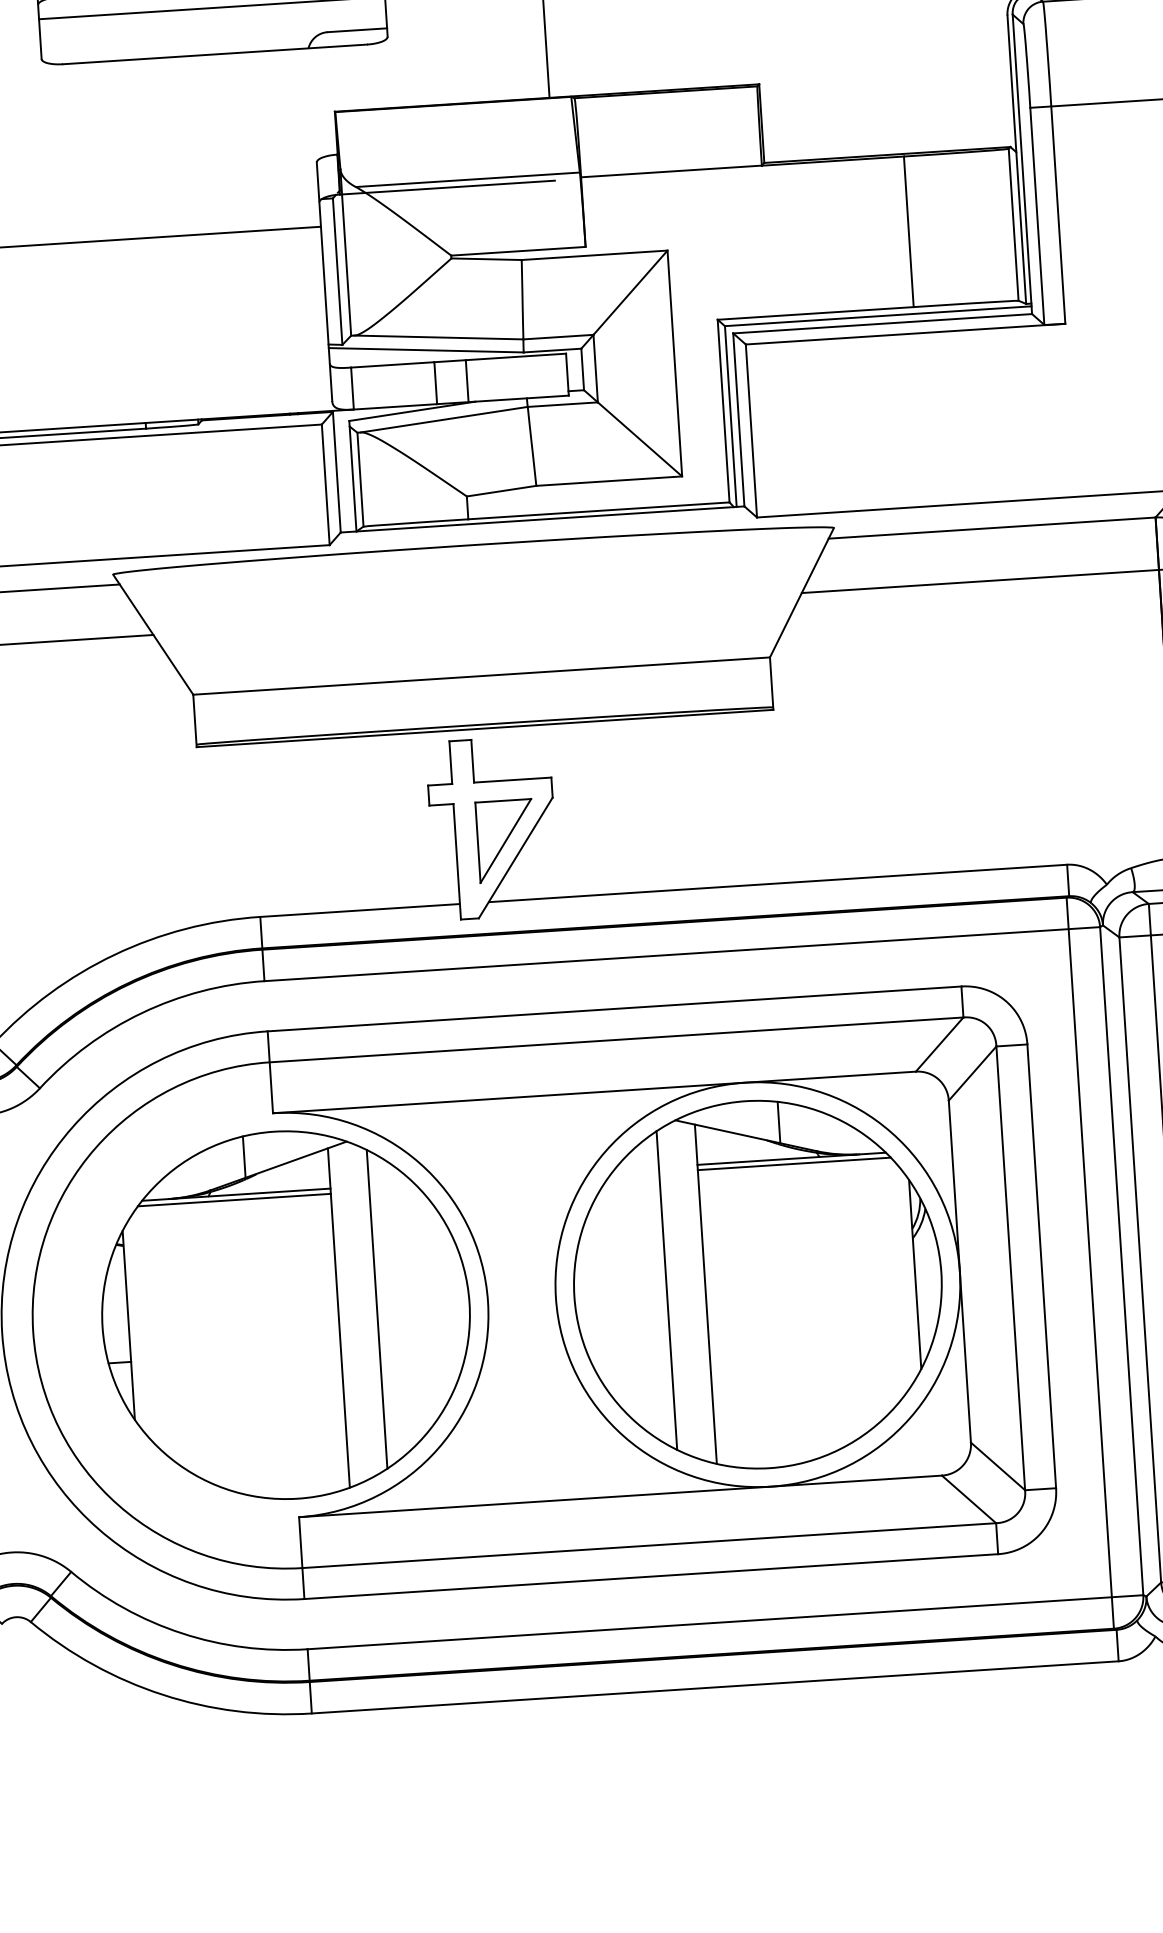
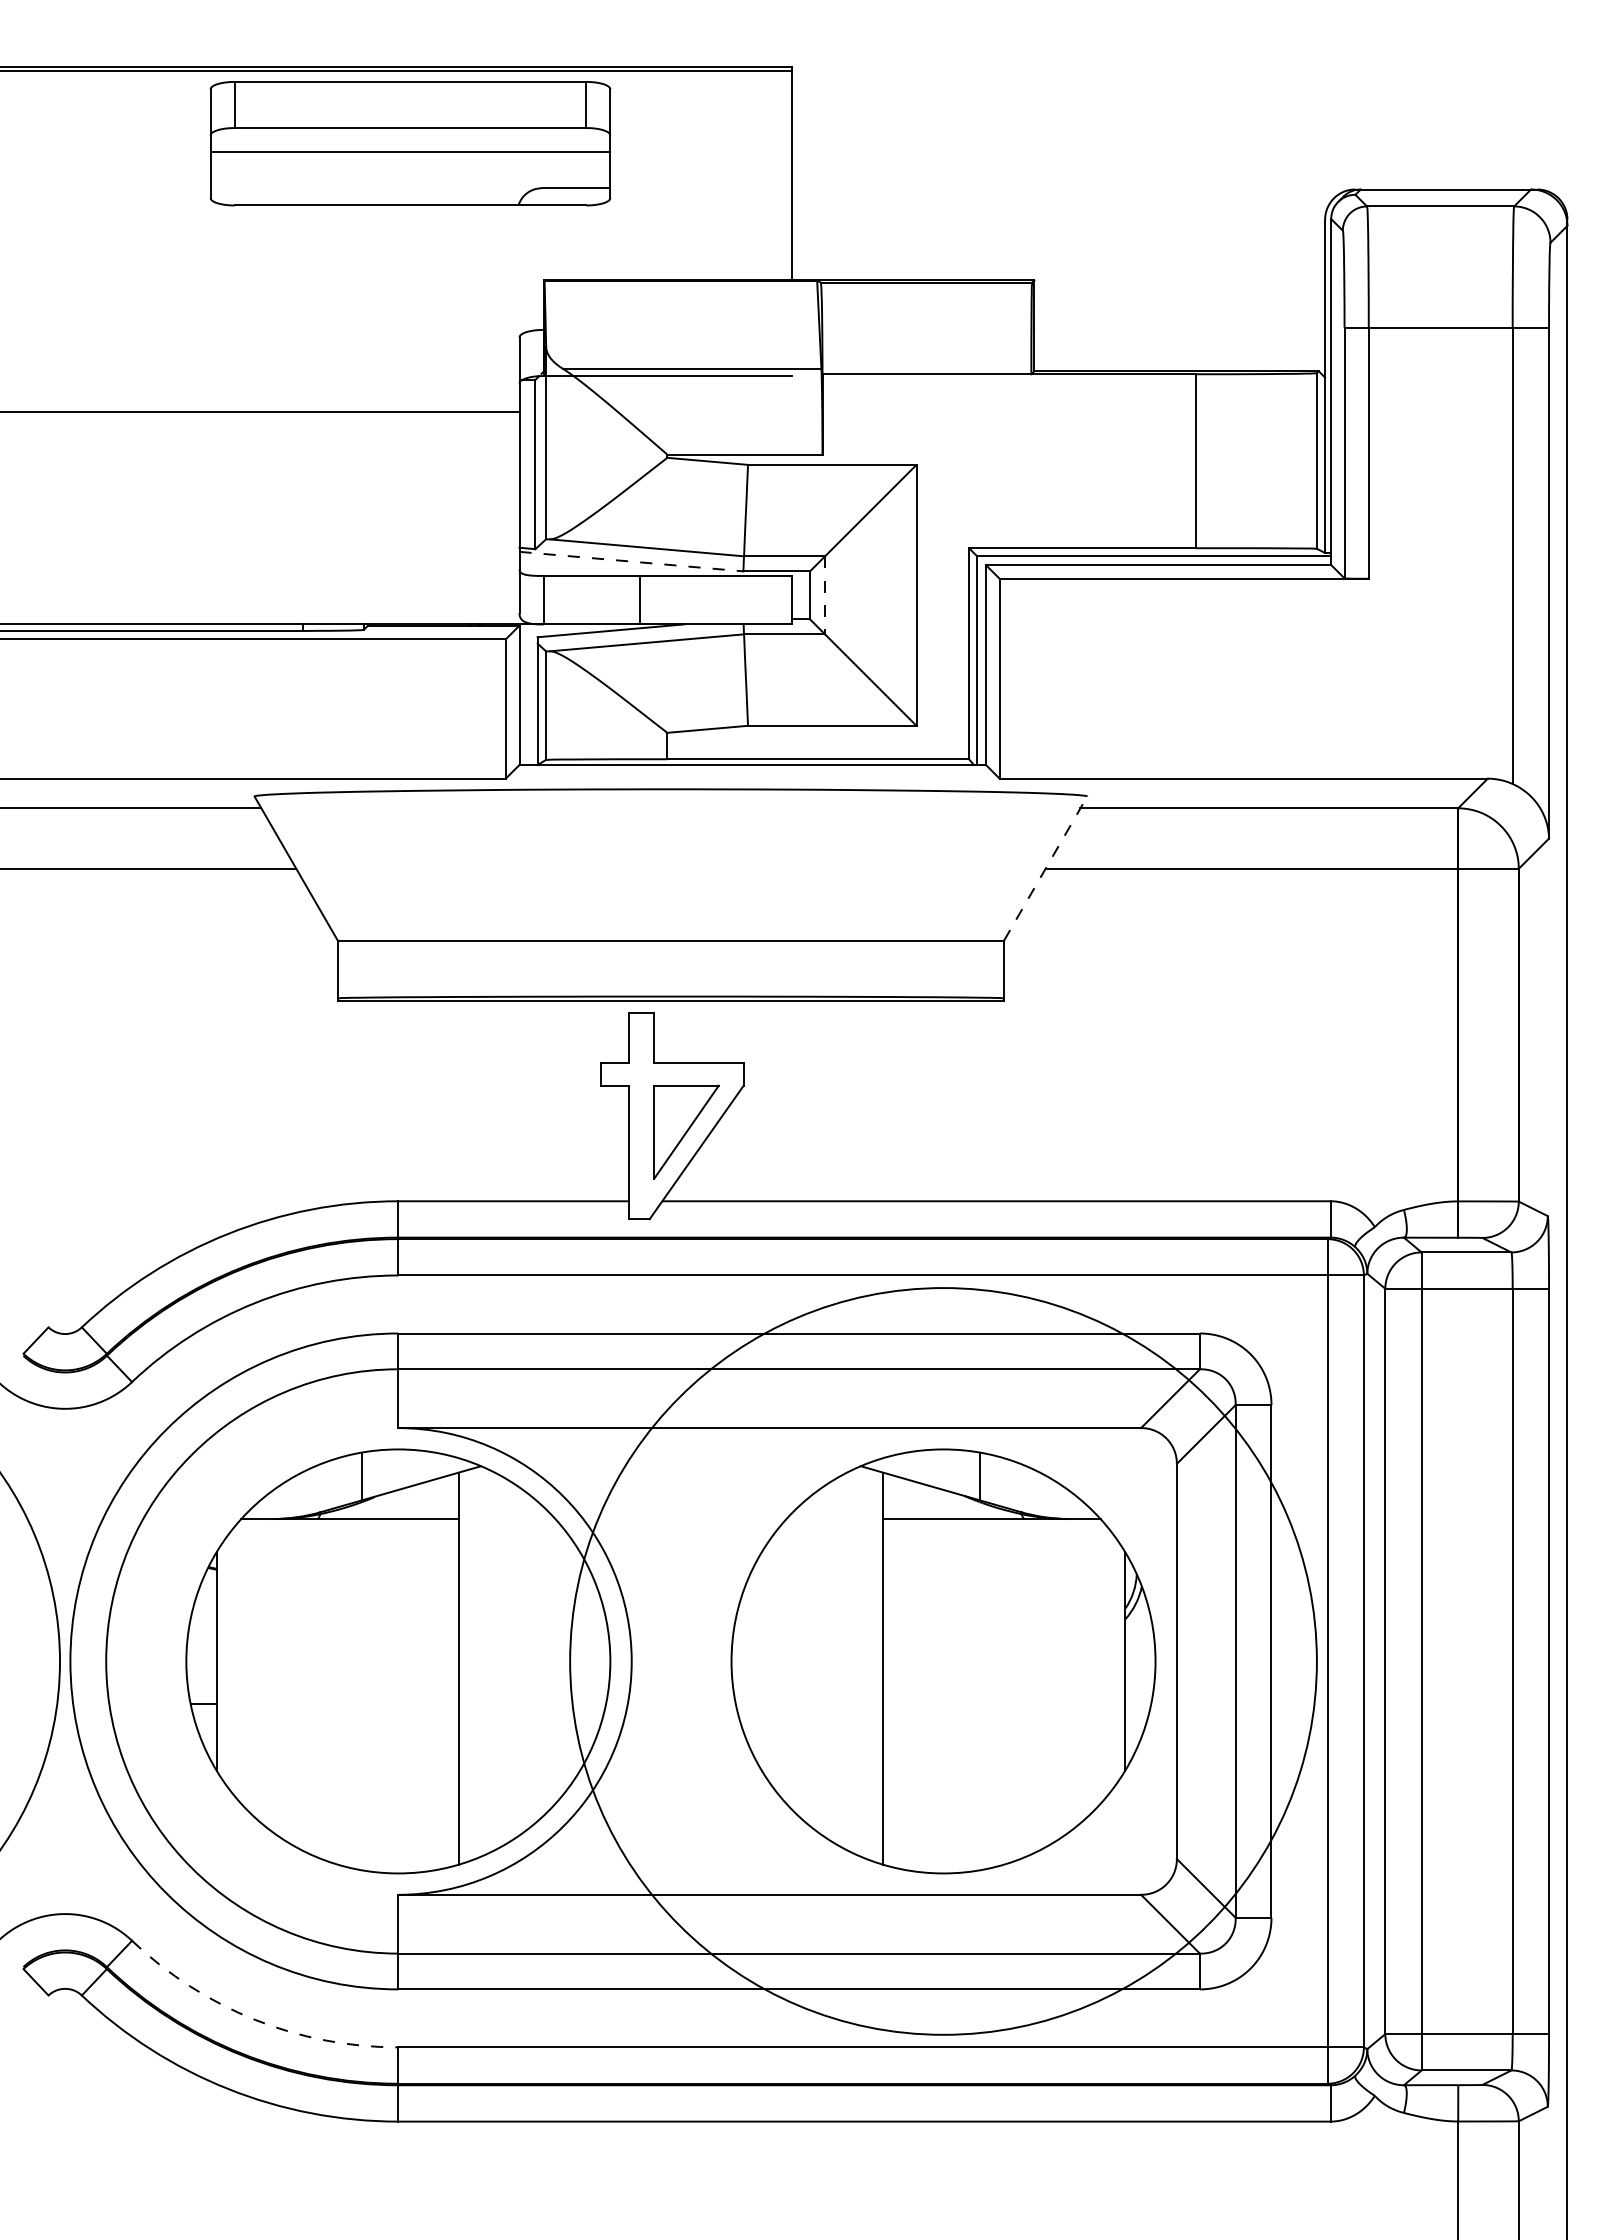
line: (426, 350) -> (631, 561), solid -> dashed
line: (596, 368) -> (825, 595), solid -> dashed
line: (467, 380) -> (676, 599), removed
line: (801, 592) -> (1045, 868), solid -> dashed
line: (793, 1164) -> (993, 1525), removed
line: (233, 1200) -> (346, 1525), removed
circle: (757, 1284) -> (943, 1661), size x1.6
line: (667, 1290) -> (838, 1661), removed
line: (377, 1309) -> (503, 1661), removed
arc: (181, 1633) -> (254, 2019), solid -> dashed

